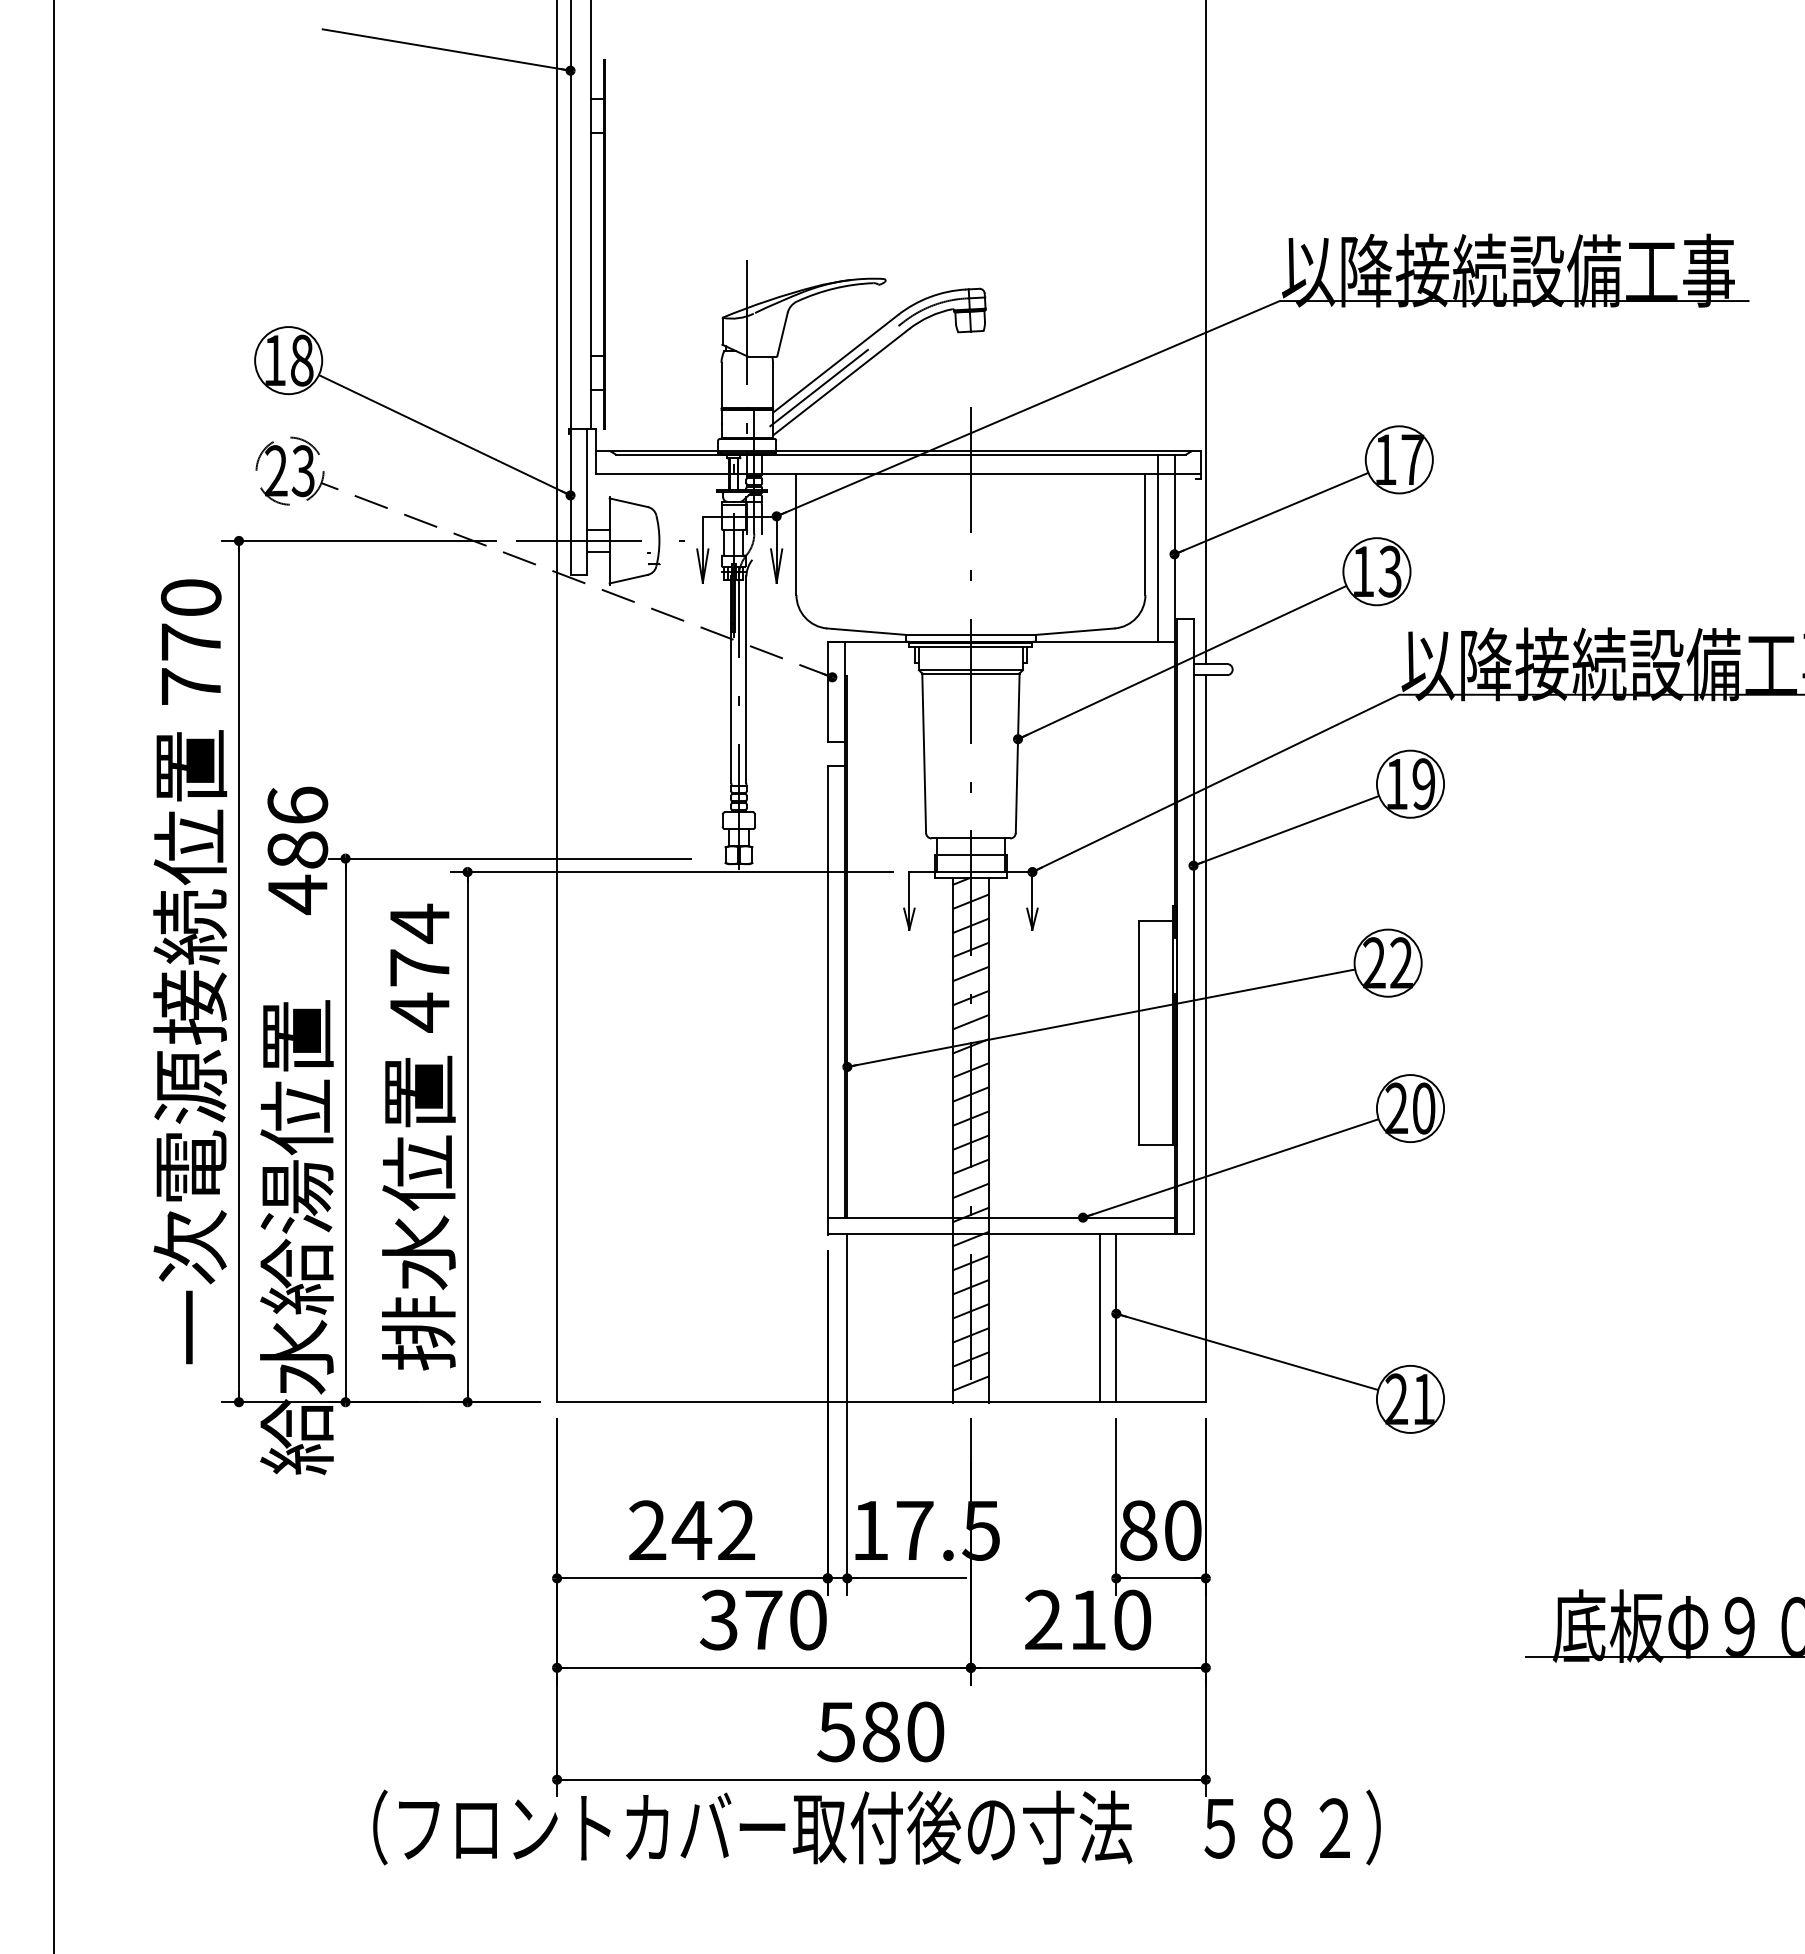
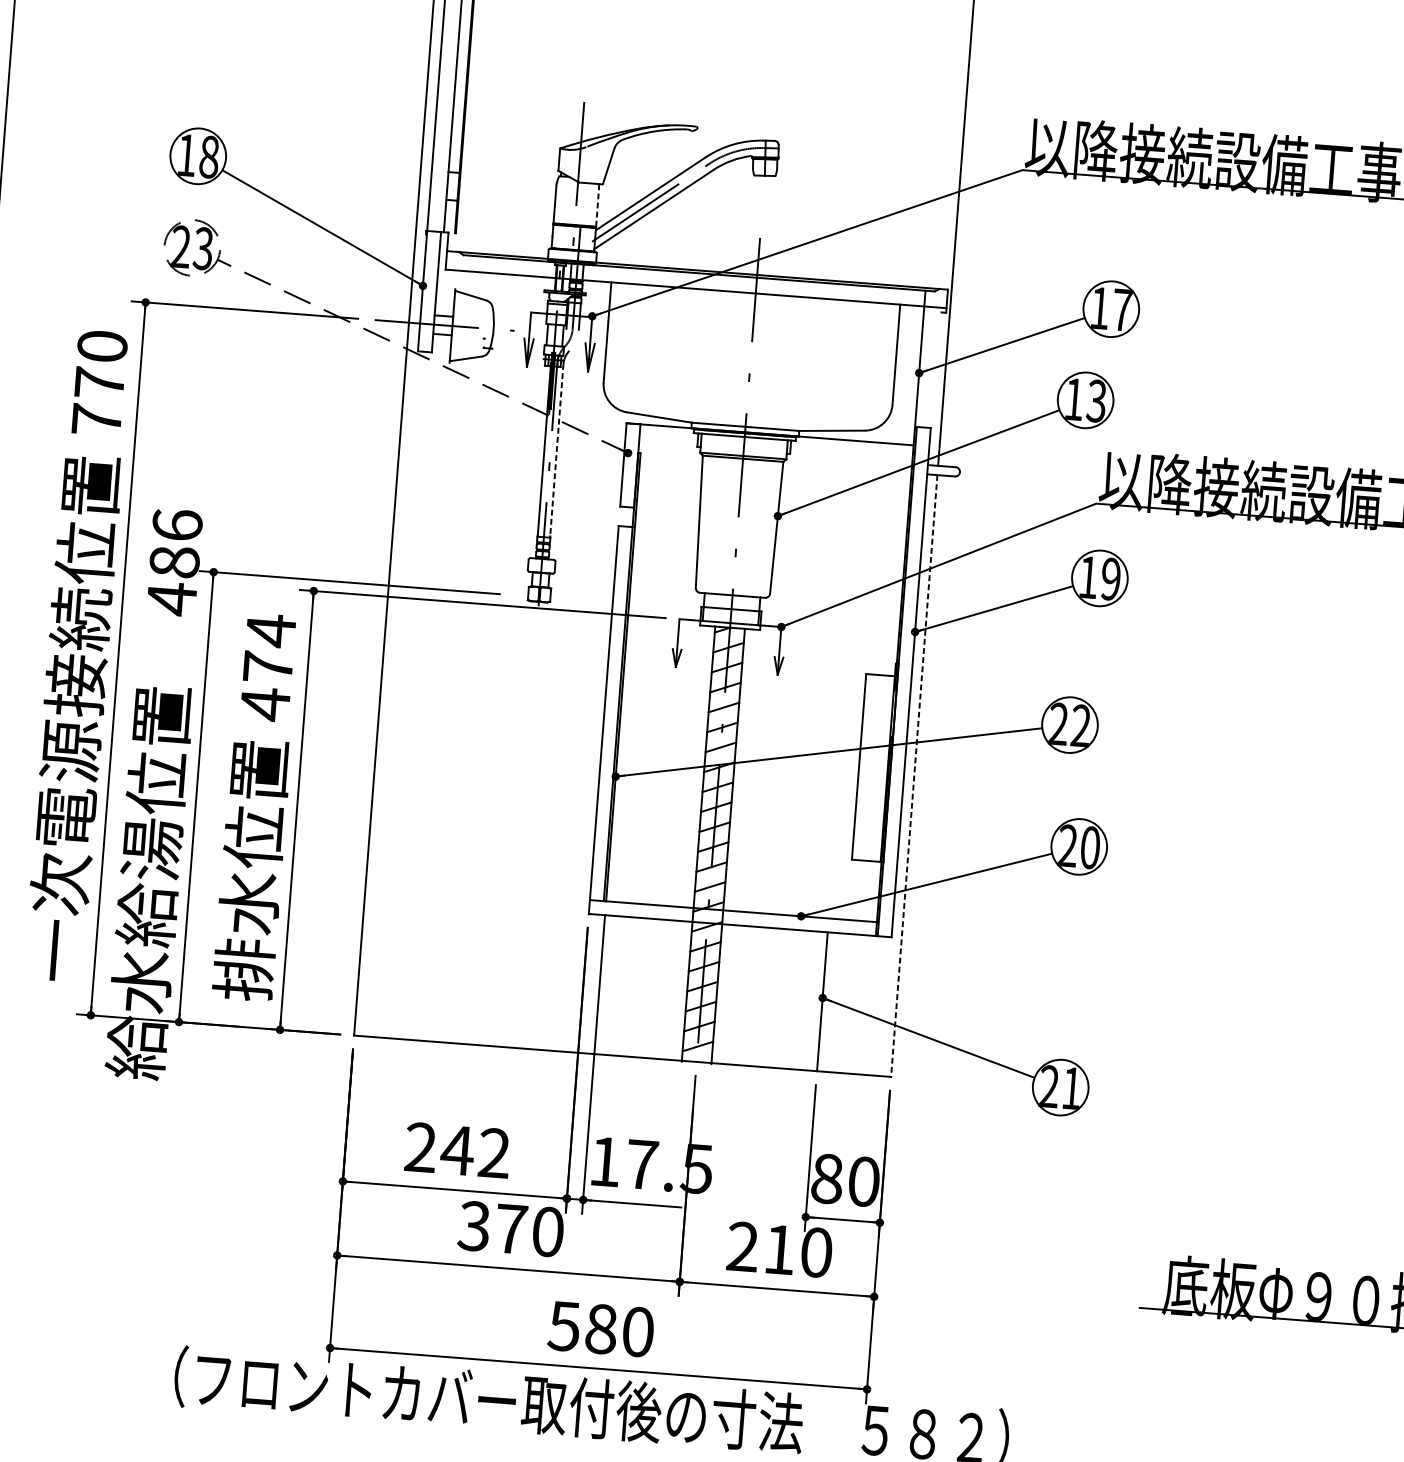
line: (772, 385) -> (597, 207), solid -> dashed
line: (1157, 547) -> (905, 366), removed
line: (746, 680) -> (556, 450), solid -> dashed
line: (1205, 1038) -> (914, 775), solid -> dashed
line: (1099, 1318) -> (808, 1000), removed

